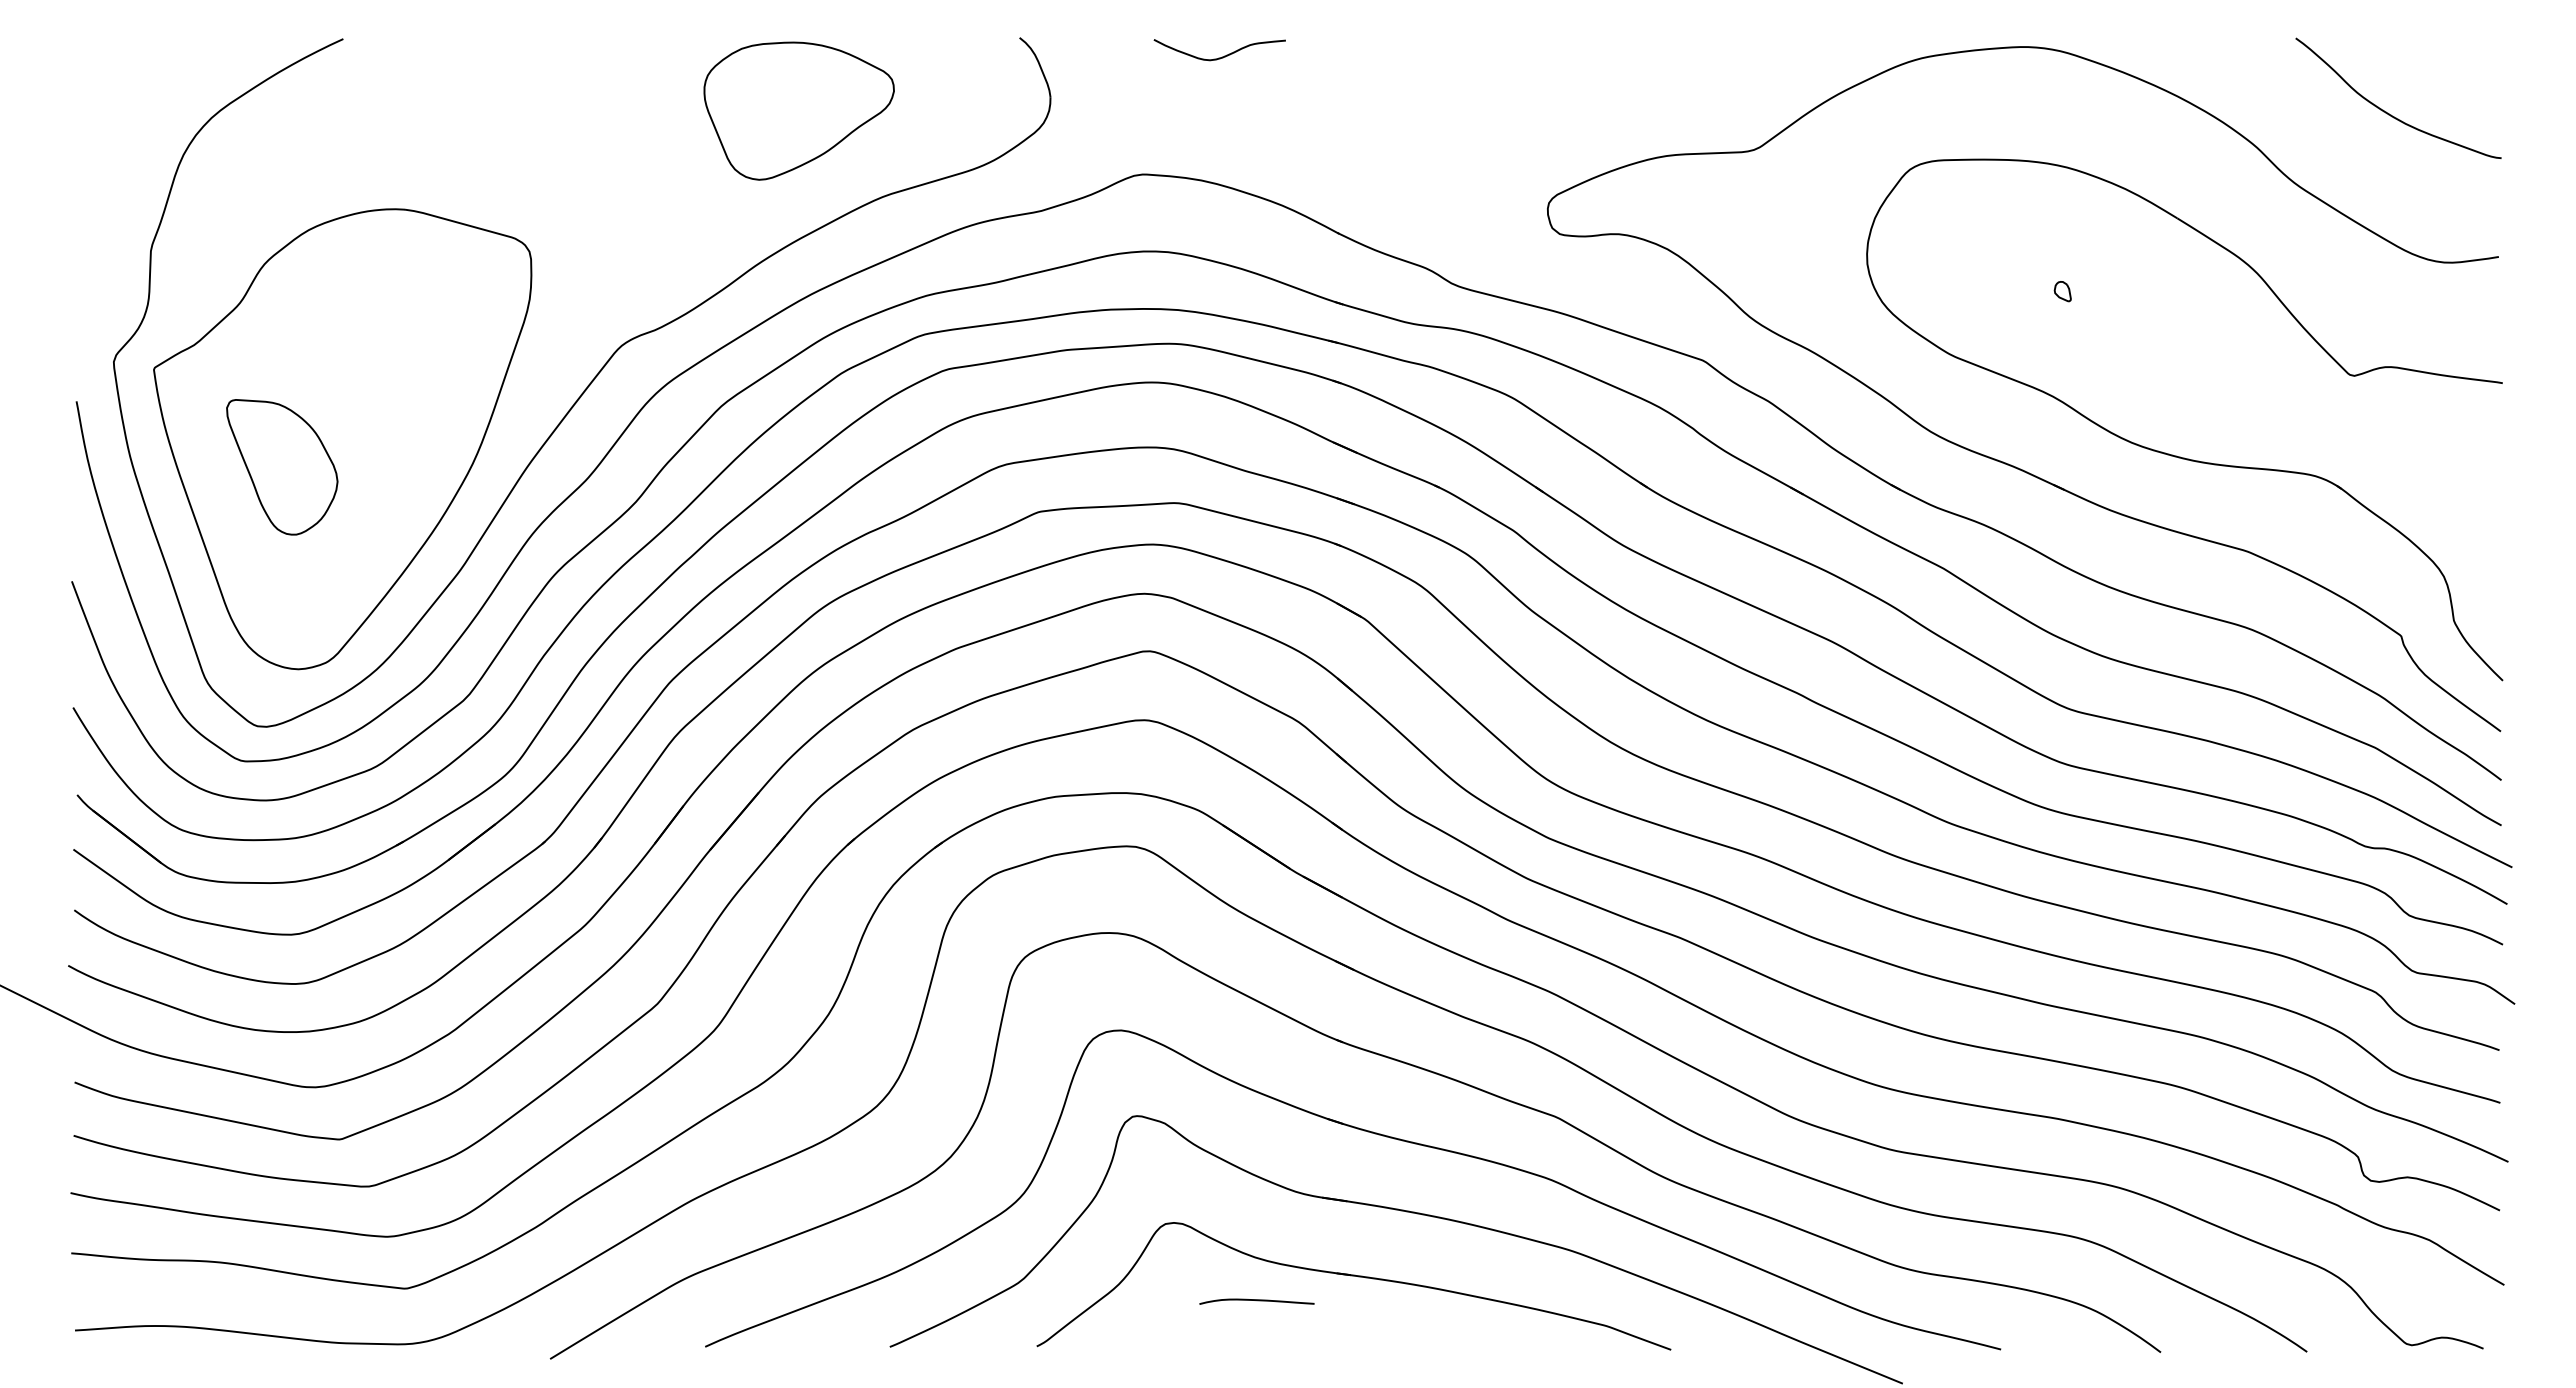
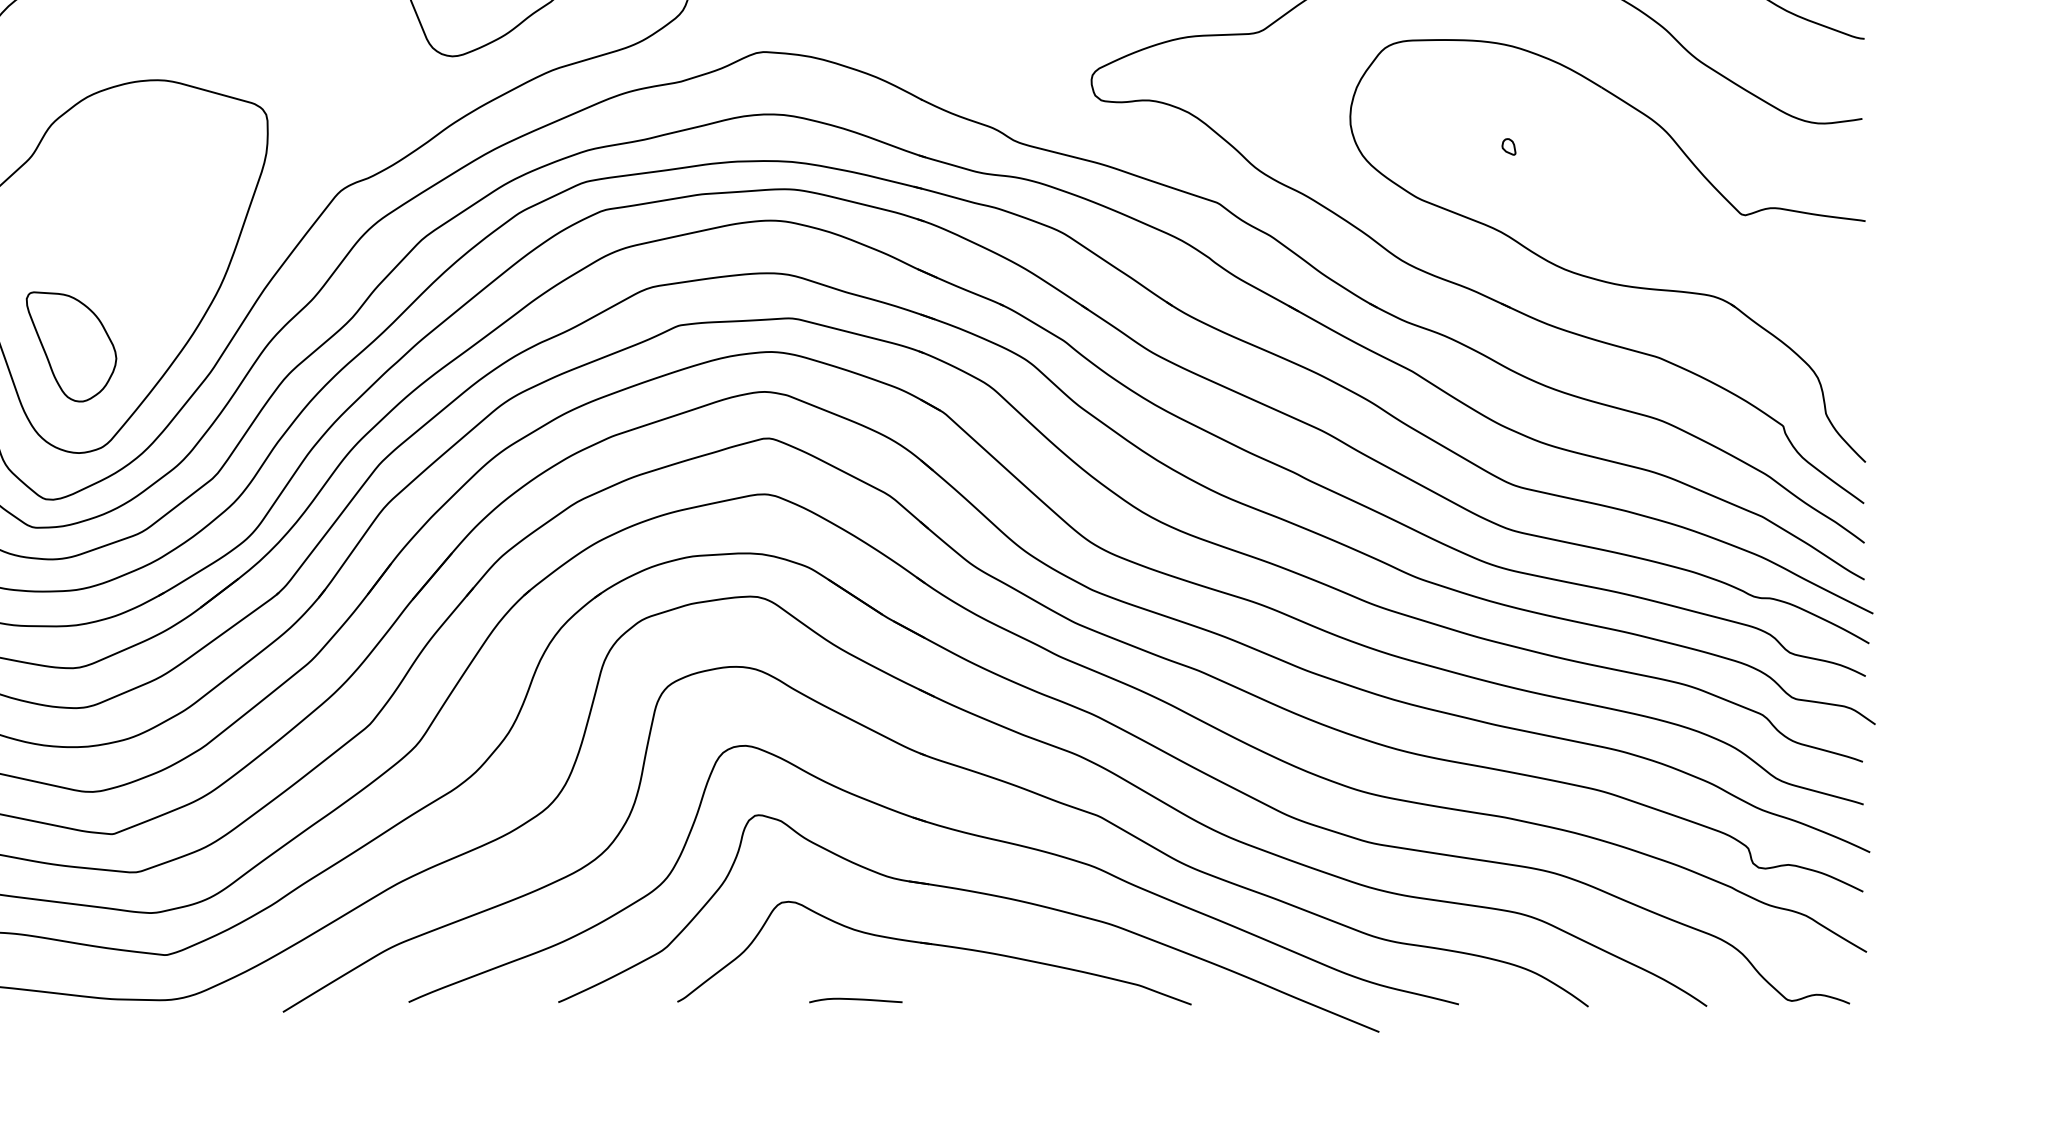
part: (282, 467) -> (71, 347), moved
curve: (1256, 1301) -> (855, 1000), moved

